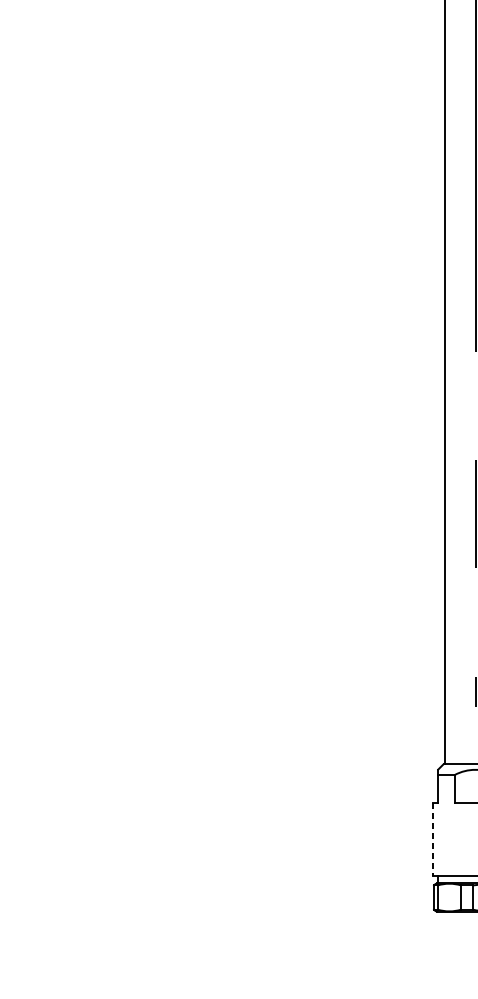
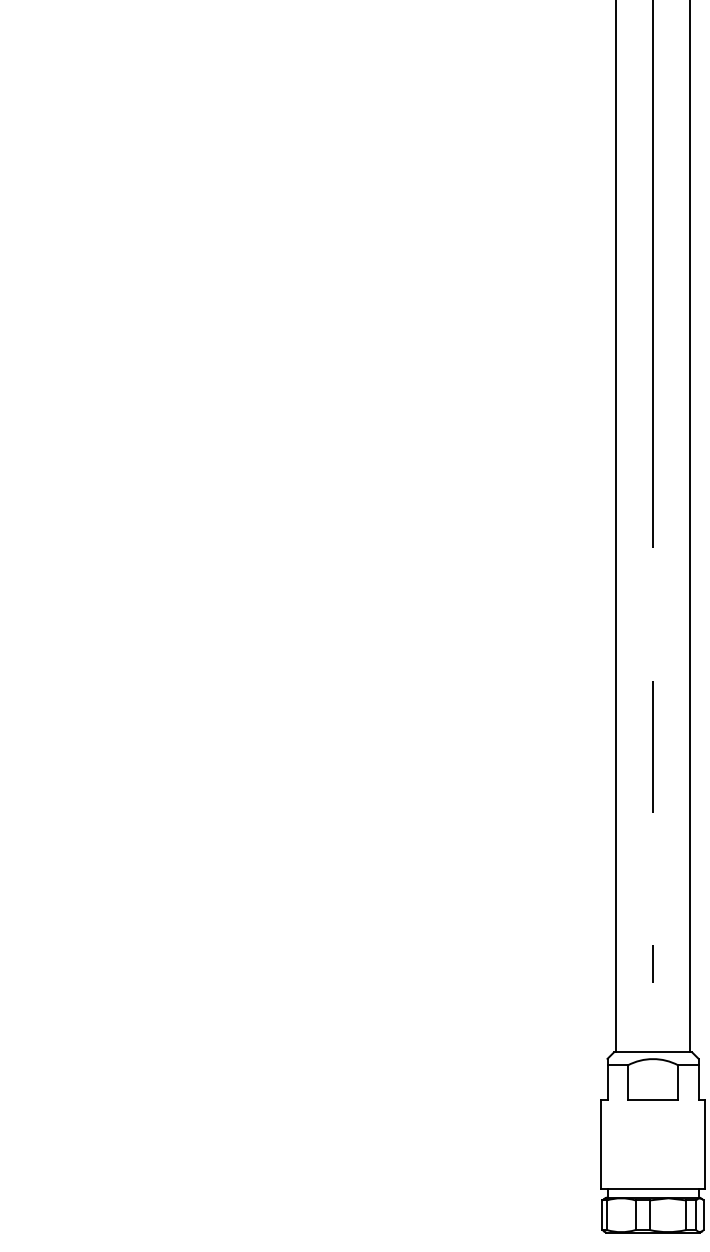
line: (432, 840) -> (600, 1145), dashed -> solid

